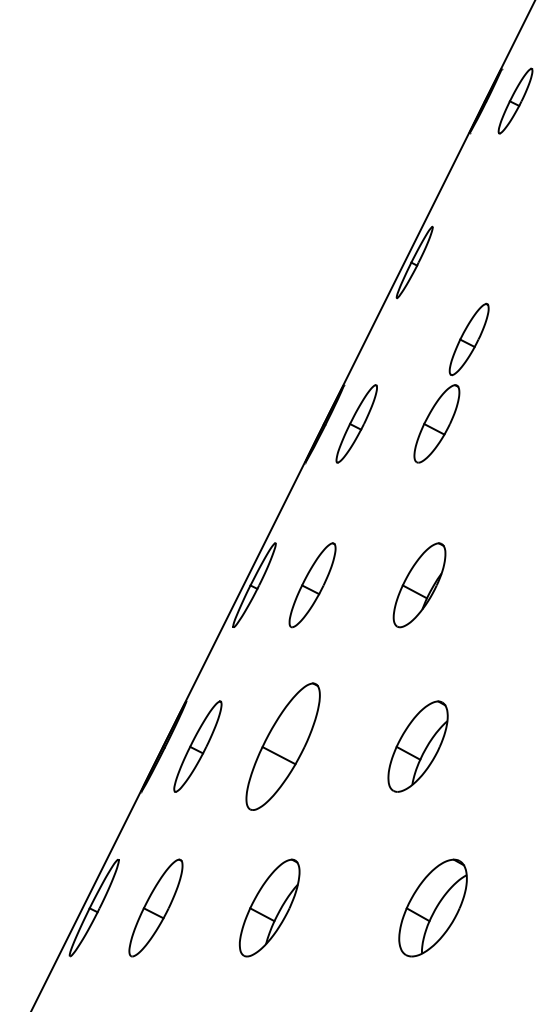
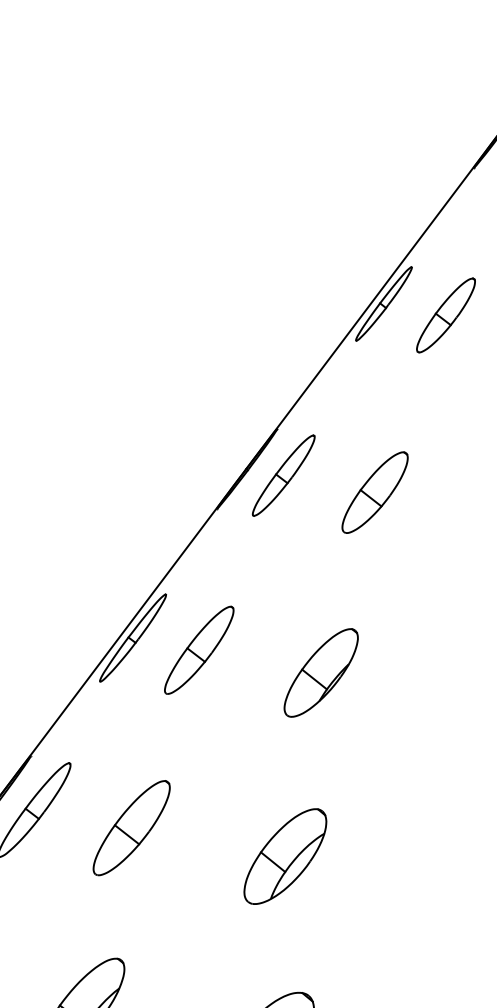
part: (468, 339) -> (445, 315), moved
part: (283, 746) -> (132, 828), size x0.71

